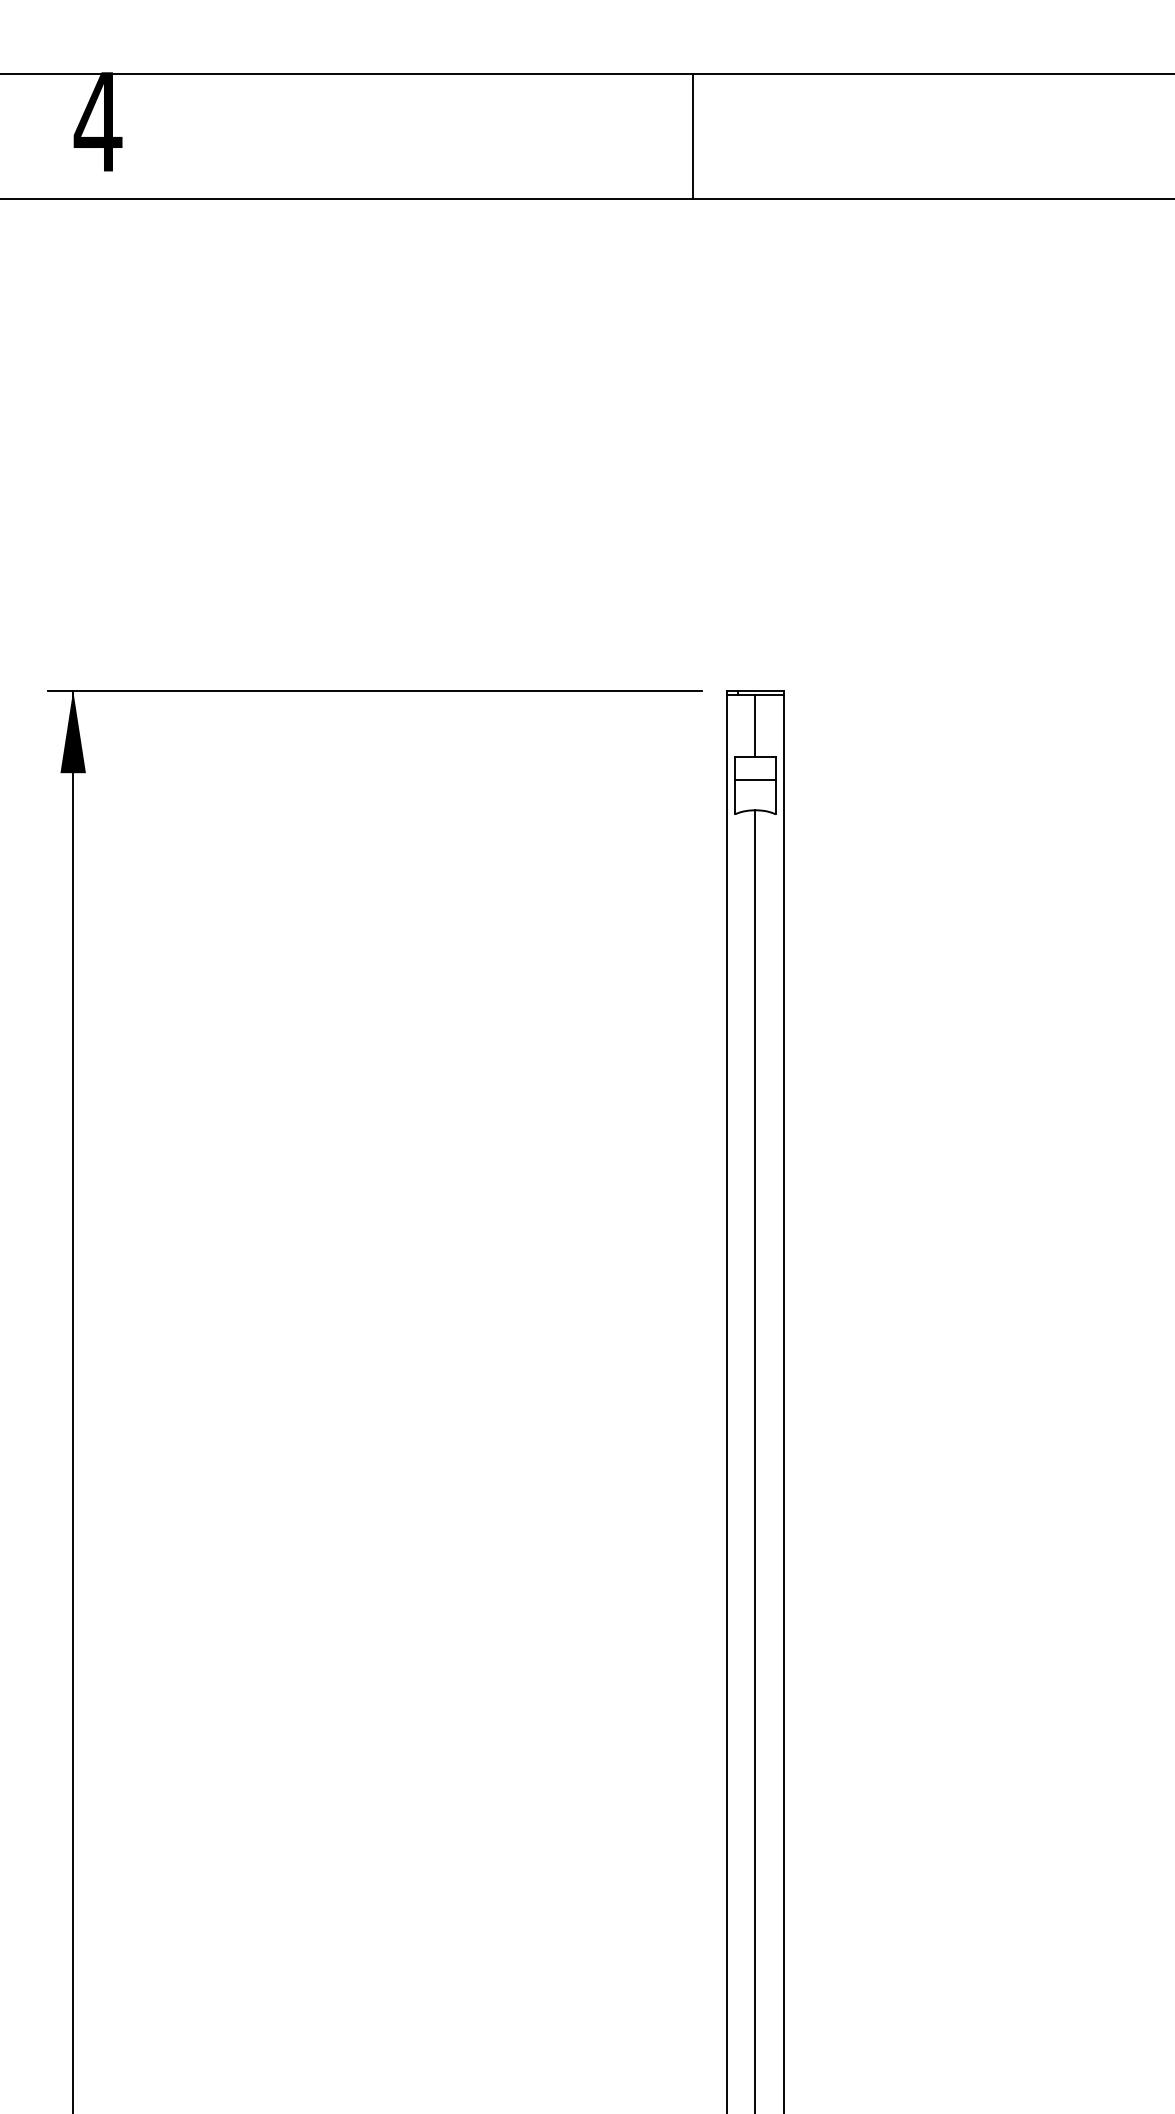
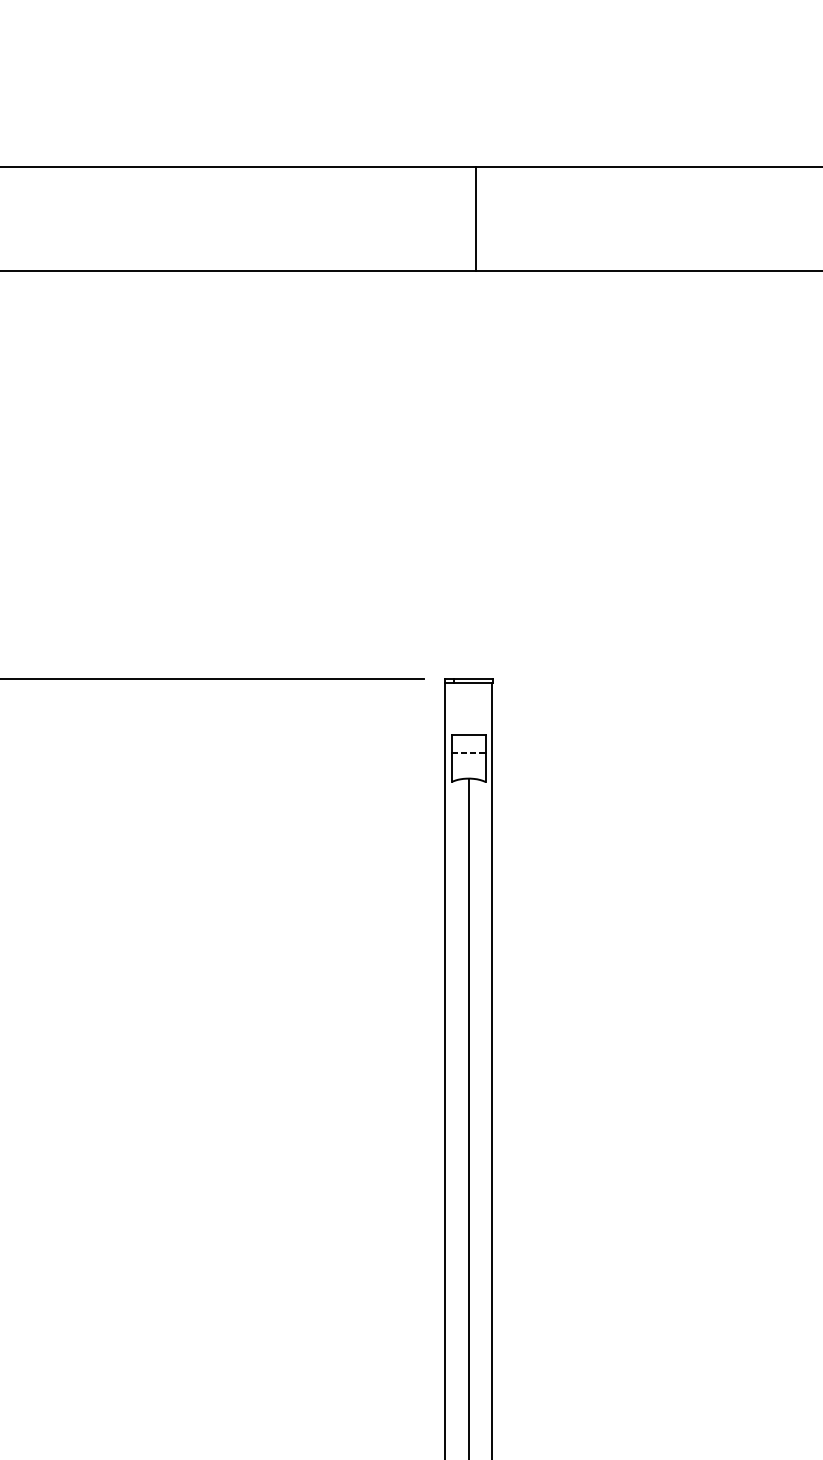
line: (692, 135) -> (475, 218), moved
line: (755, 726) -> (468, 709), removed
line: (755, 780) -> (468, 753), solid -> dashed

